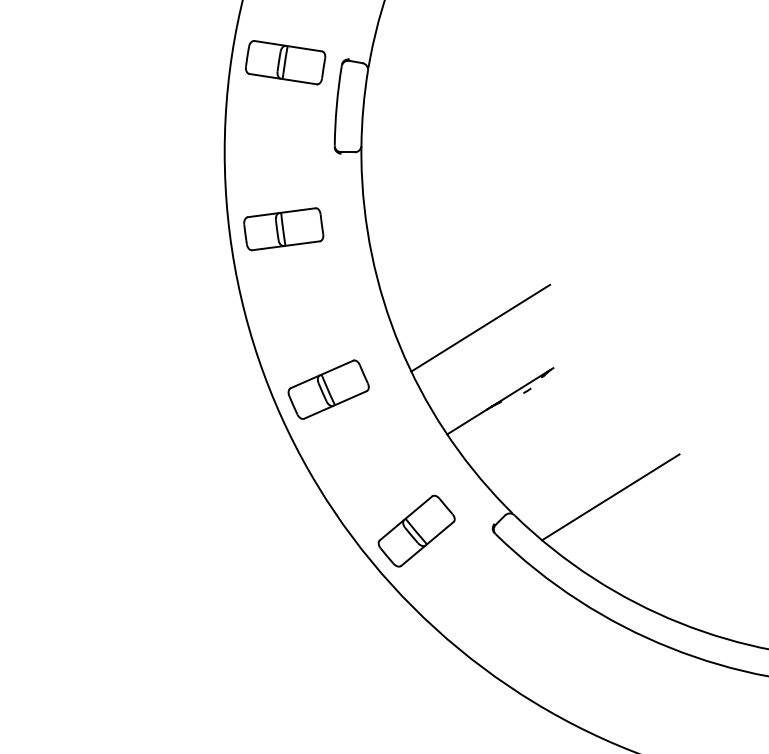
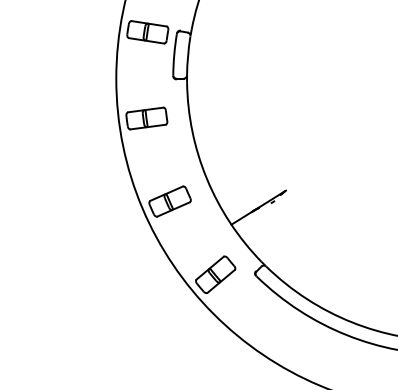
line: (480, 327) -> (248, 169), removed
line: (609, 497) -> (315, 257), removed

